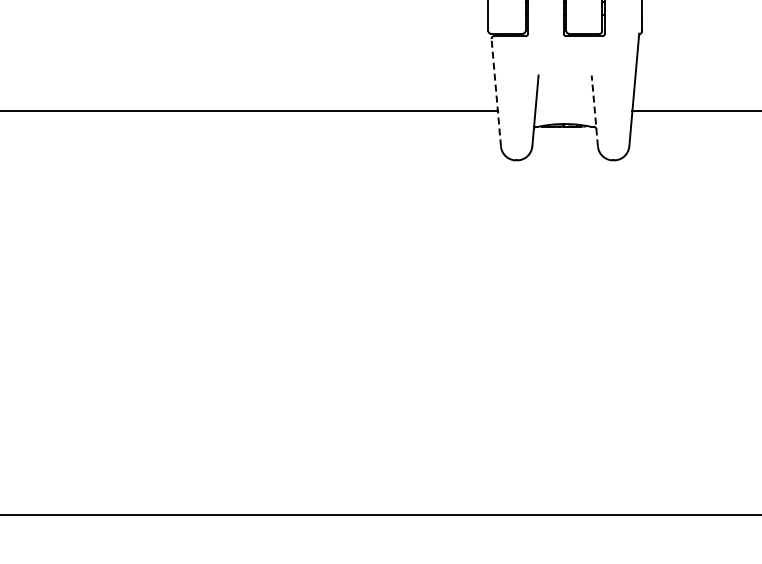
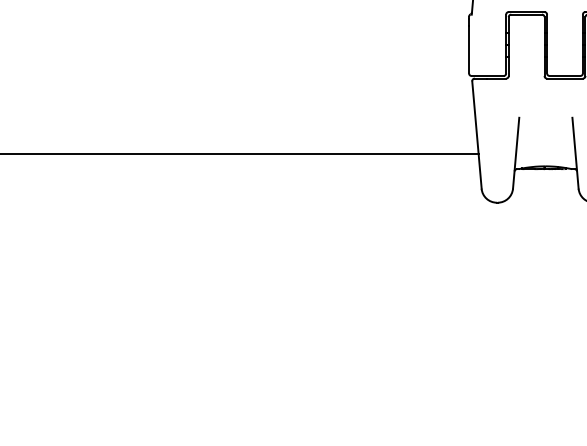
line: (496, 92) -> (477, 134), dashed -> solid
line: (594, 110) -> (575, 152), dashed -> solid

